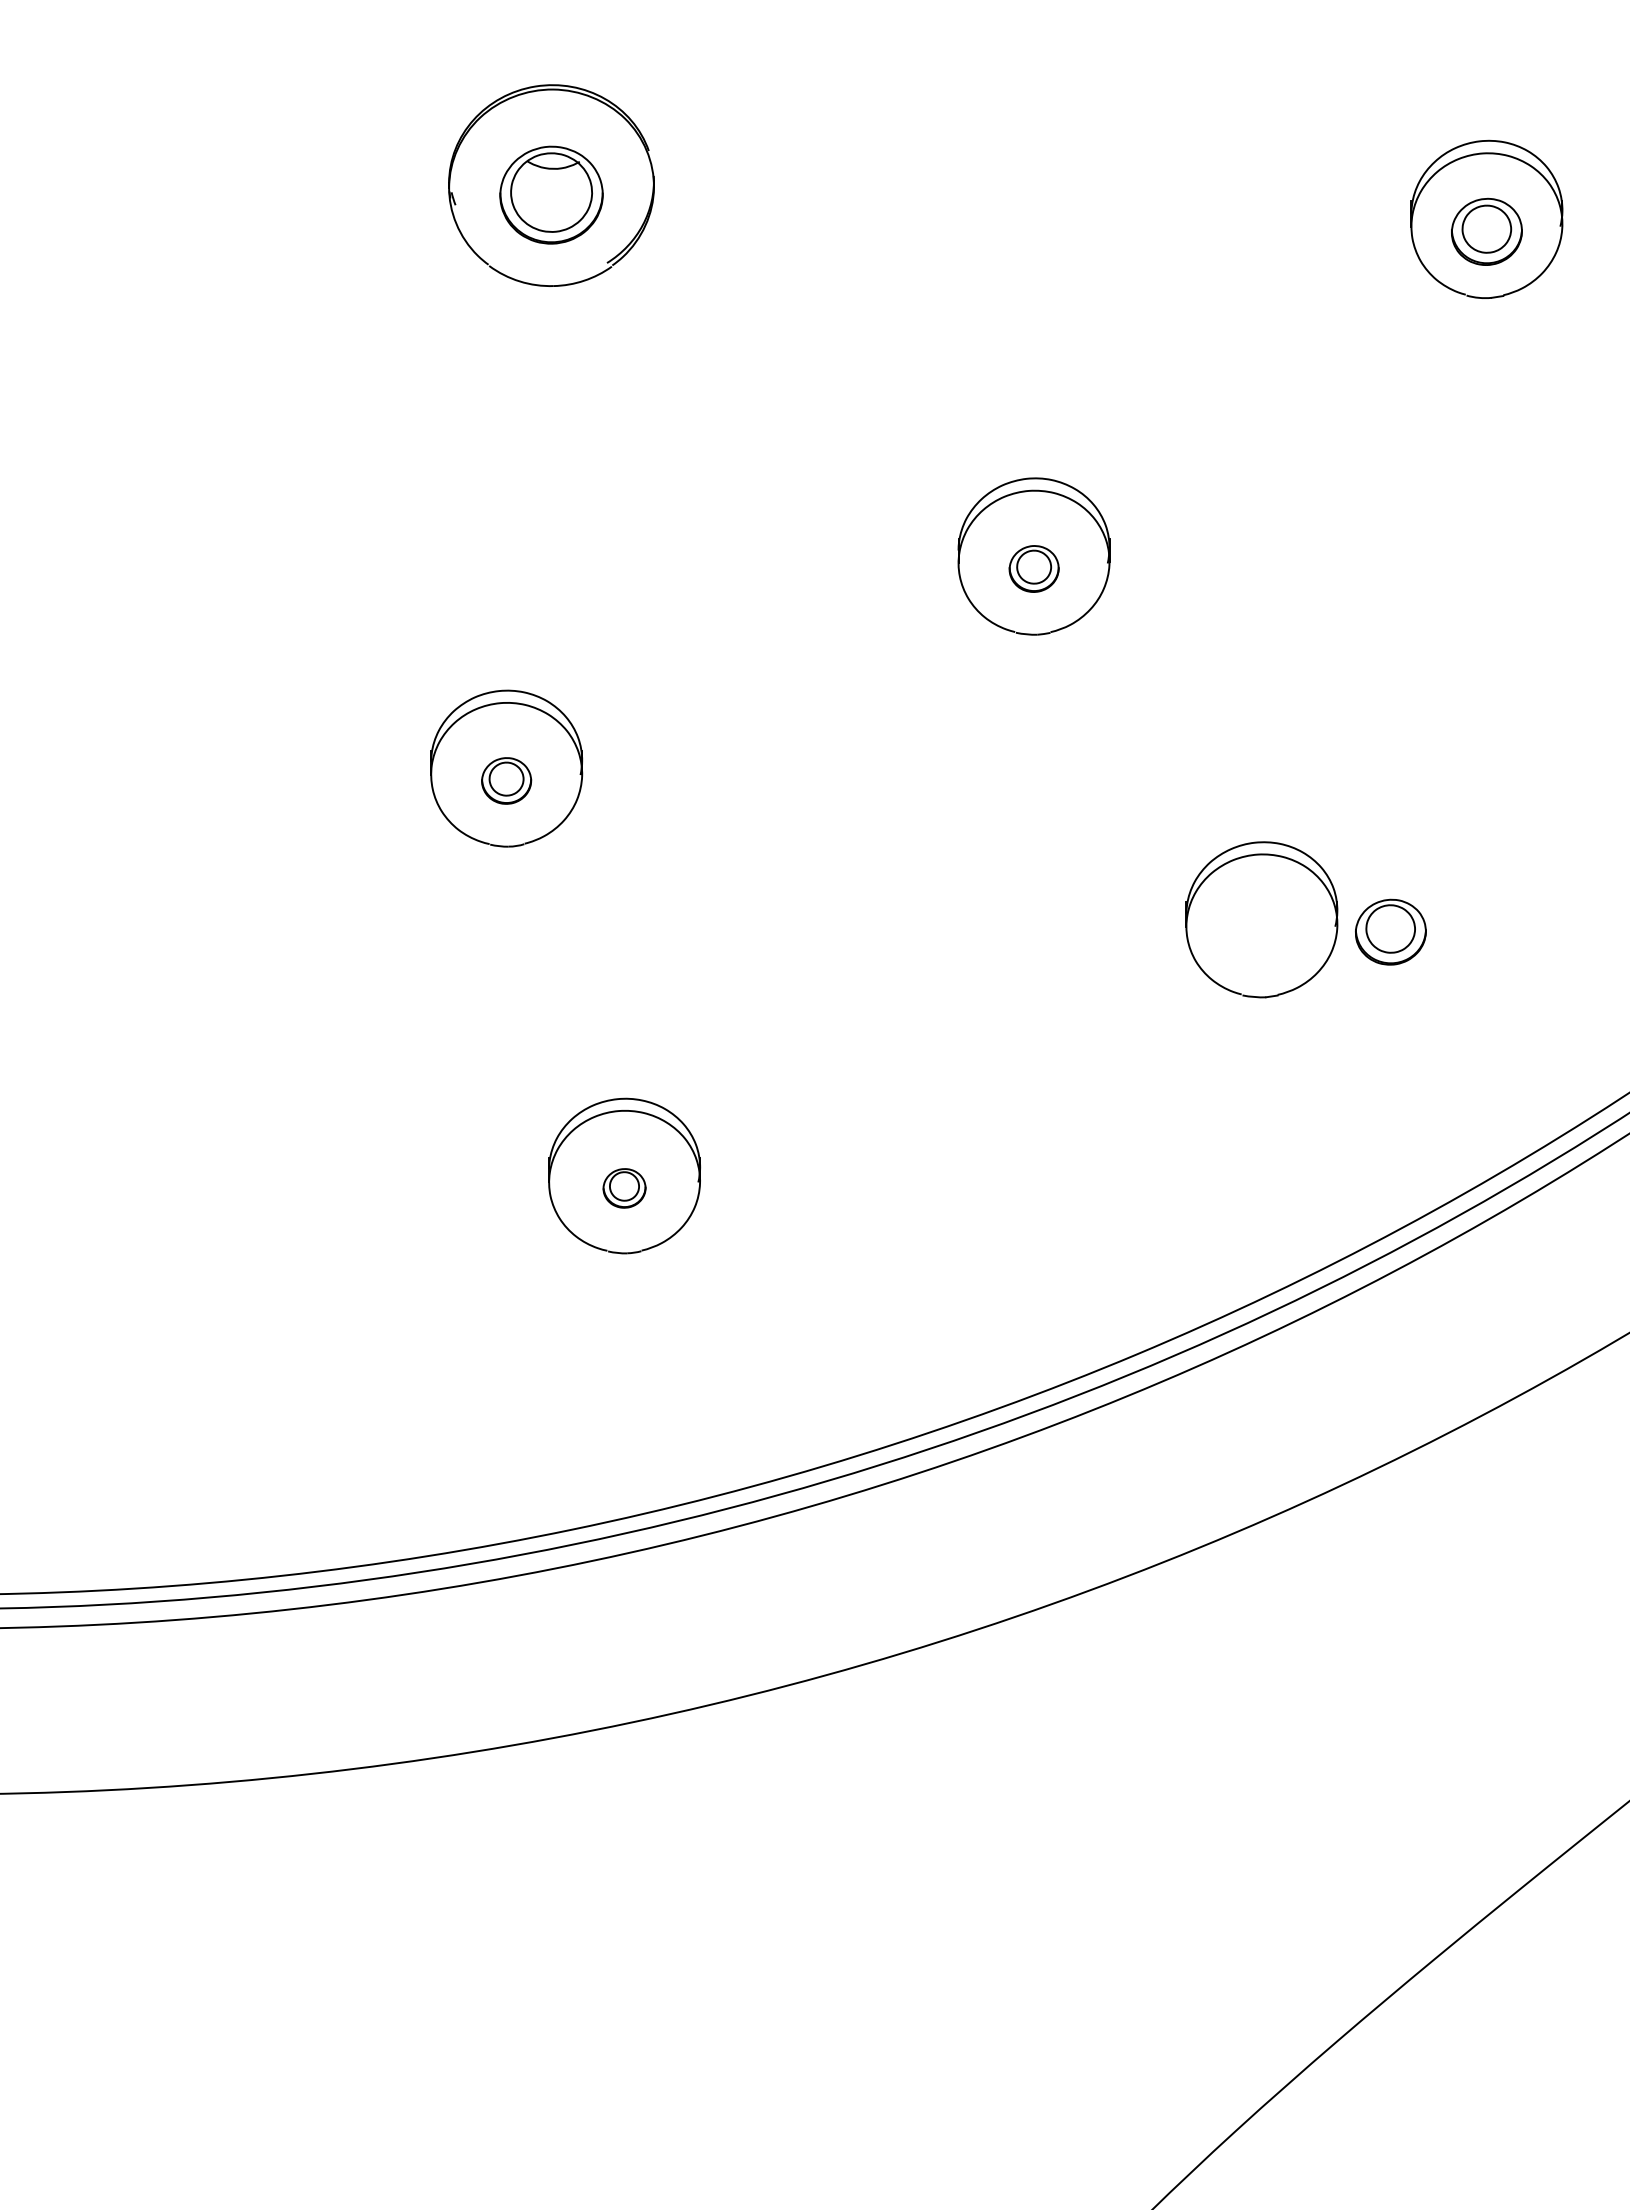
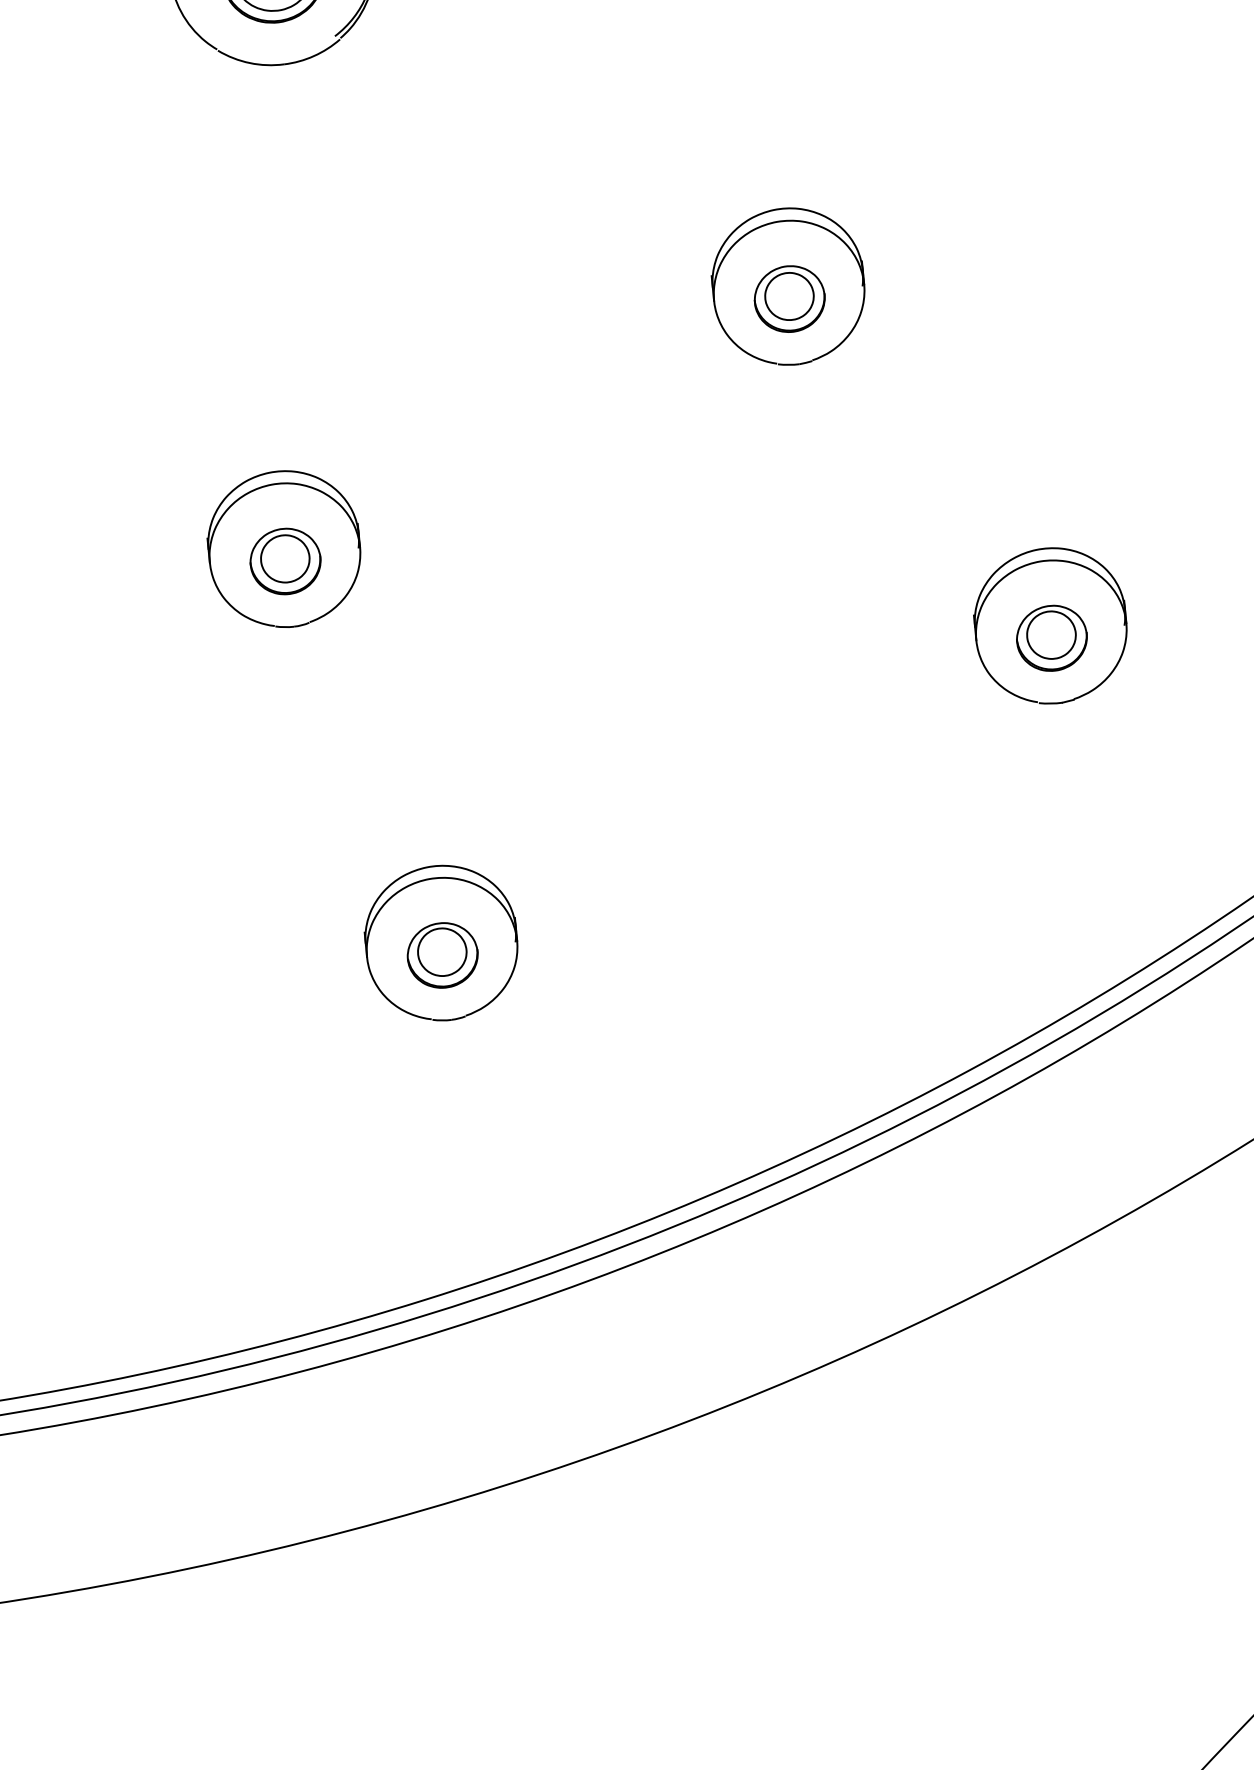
part: (1034, 568) -> (790, 298), size x1.43
part: (506, 780) -> (285, 561), size x1.43
part: (1390, 931) -> (1051, 637), moved
part: (624, 1188) -> (442, 955), size x1.67

